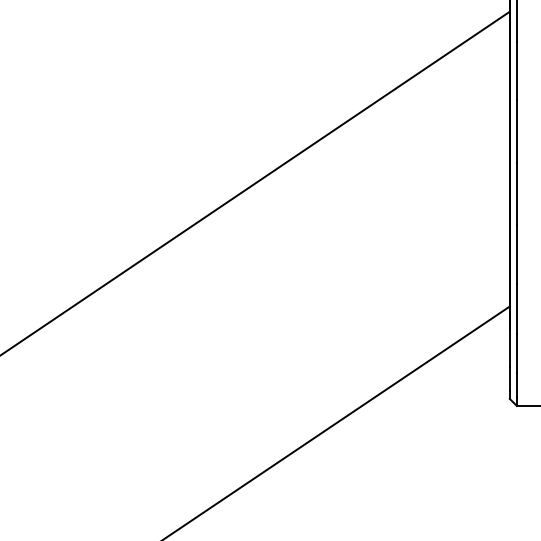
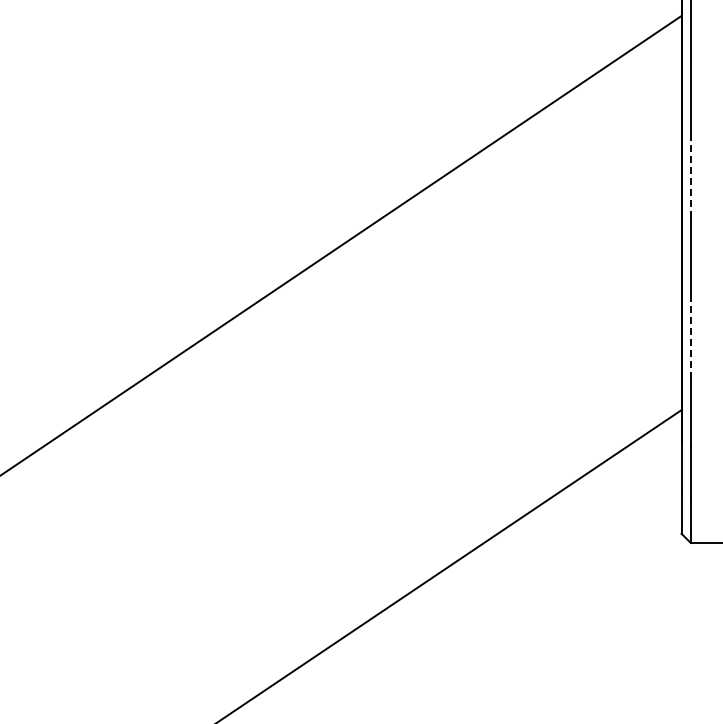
line: (516, 131) -> (690, 175), solid -> dashed
line: (516, 253) -> (690, 339), solid -> dashed

